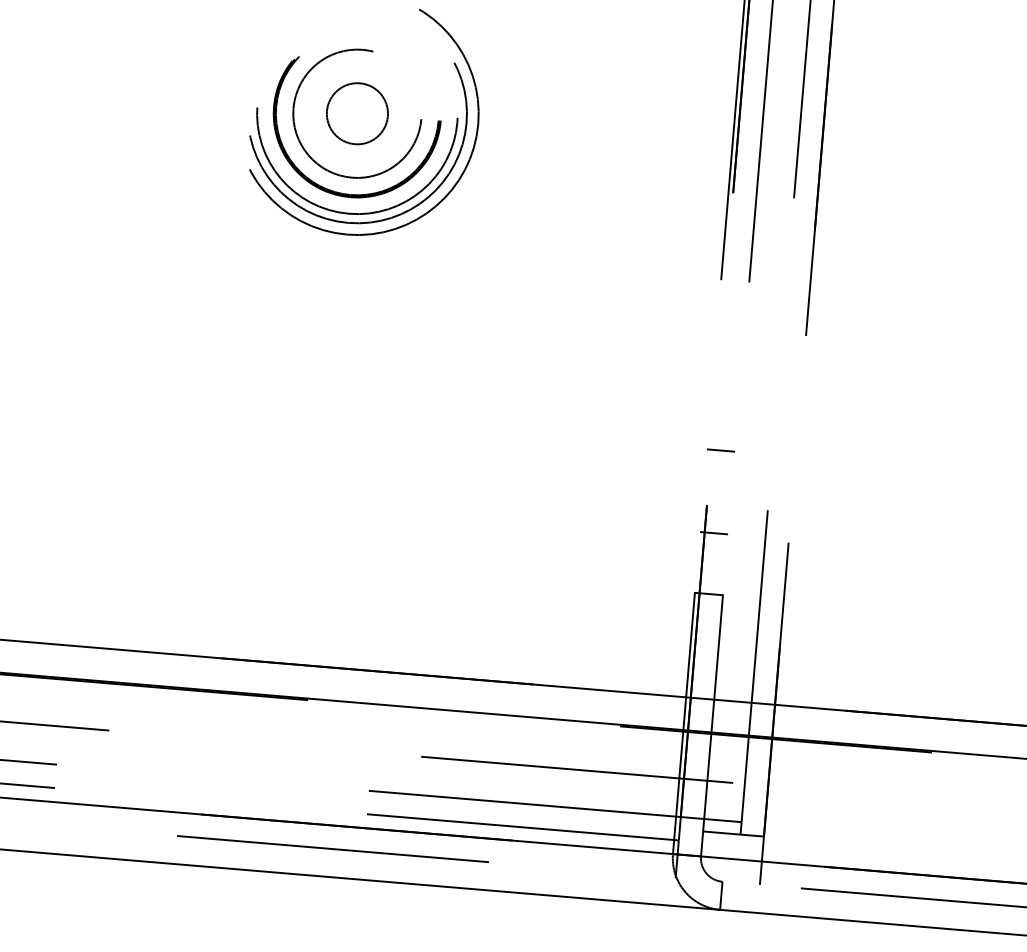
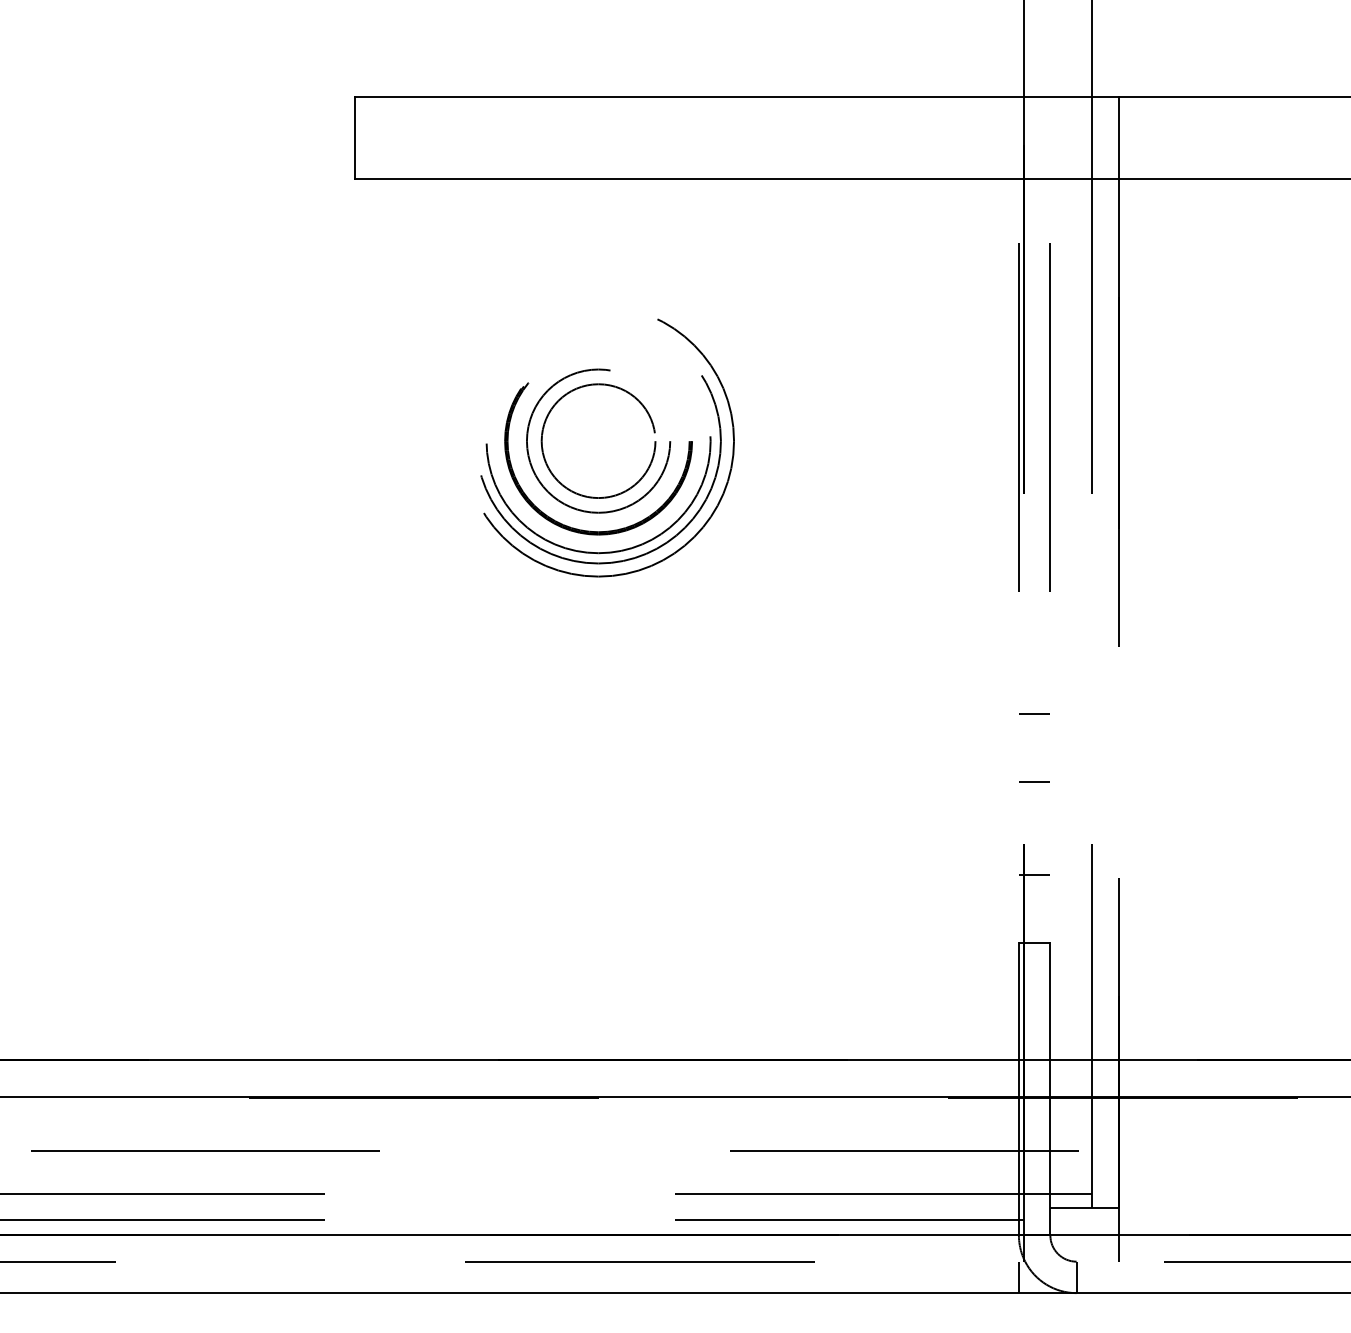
circle: (357, 114) -> (598, 441), size x1.67
line: (726, 389) -> (1034, 713), added
line: (669, 891) -> (1018, 1277), added

